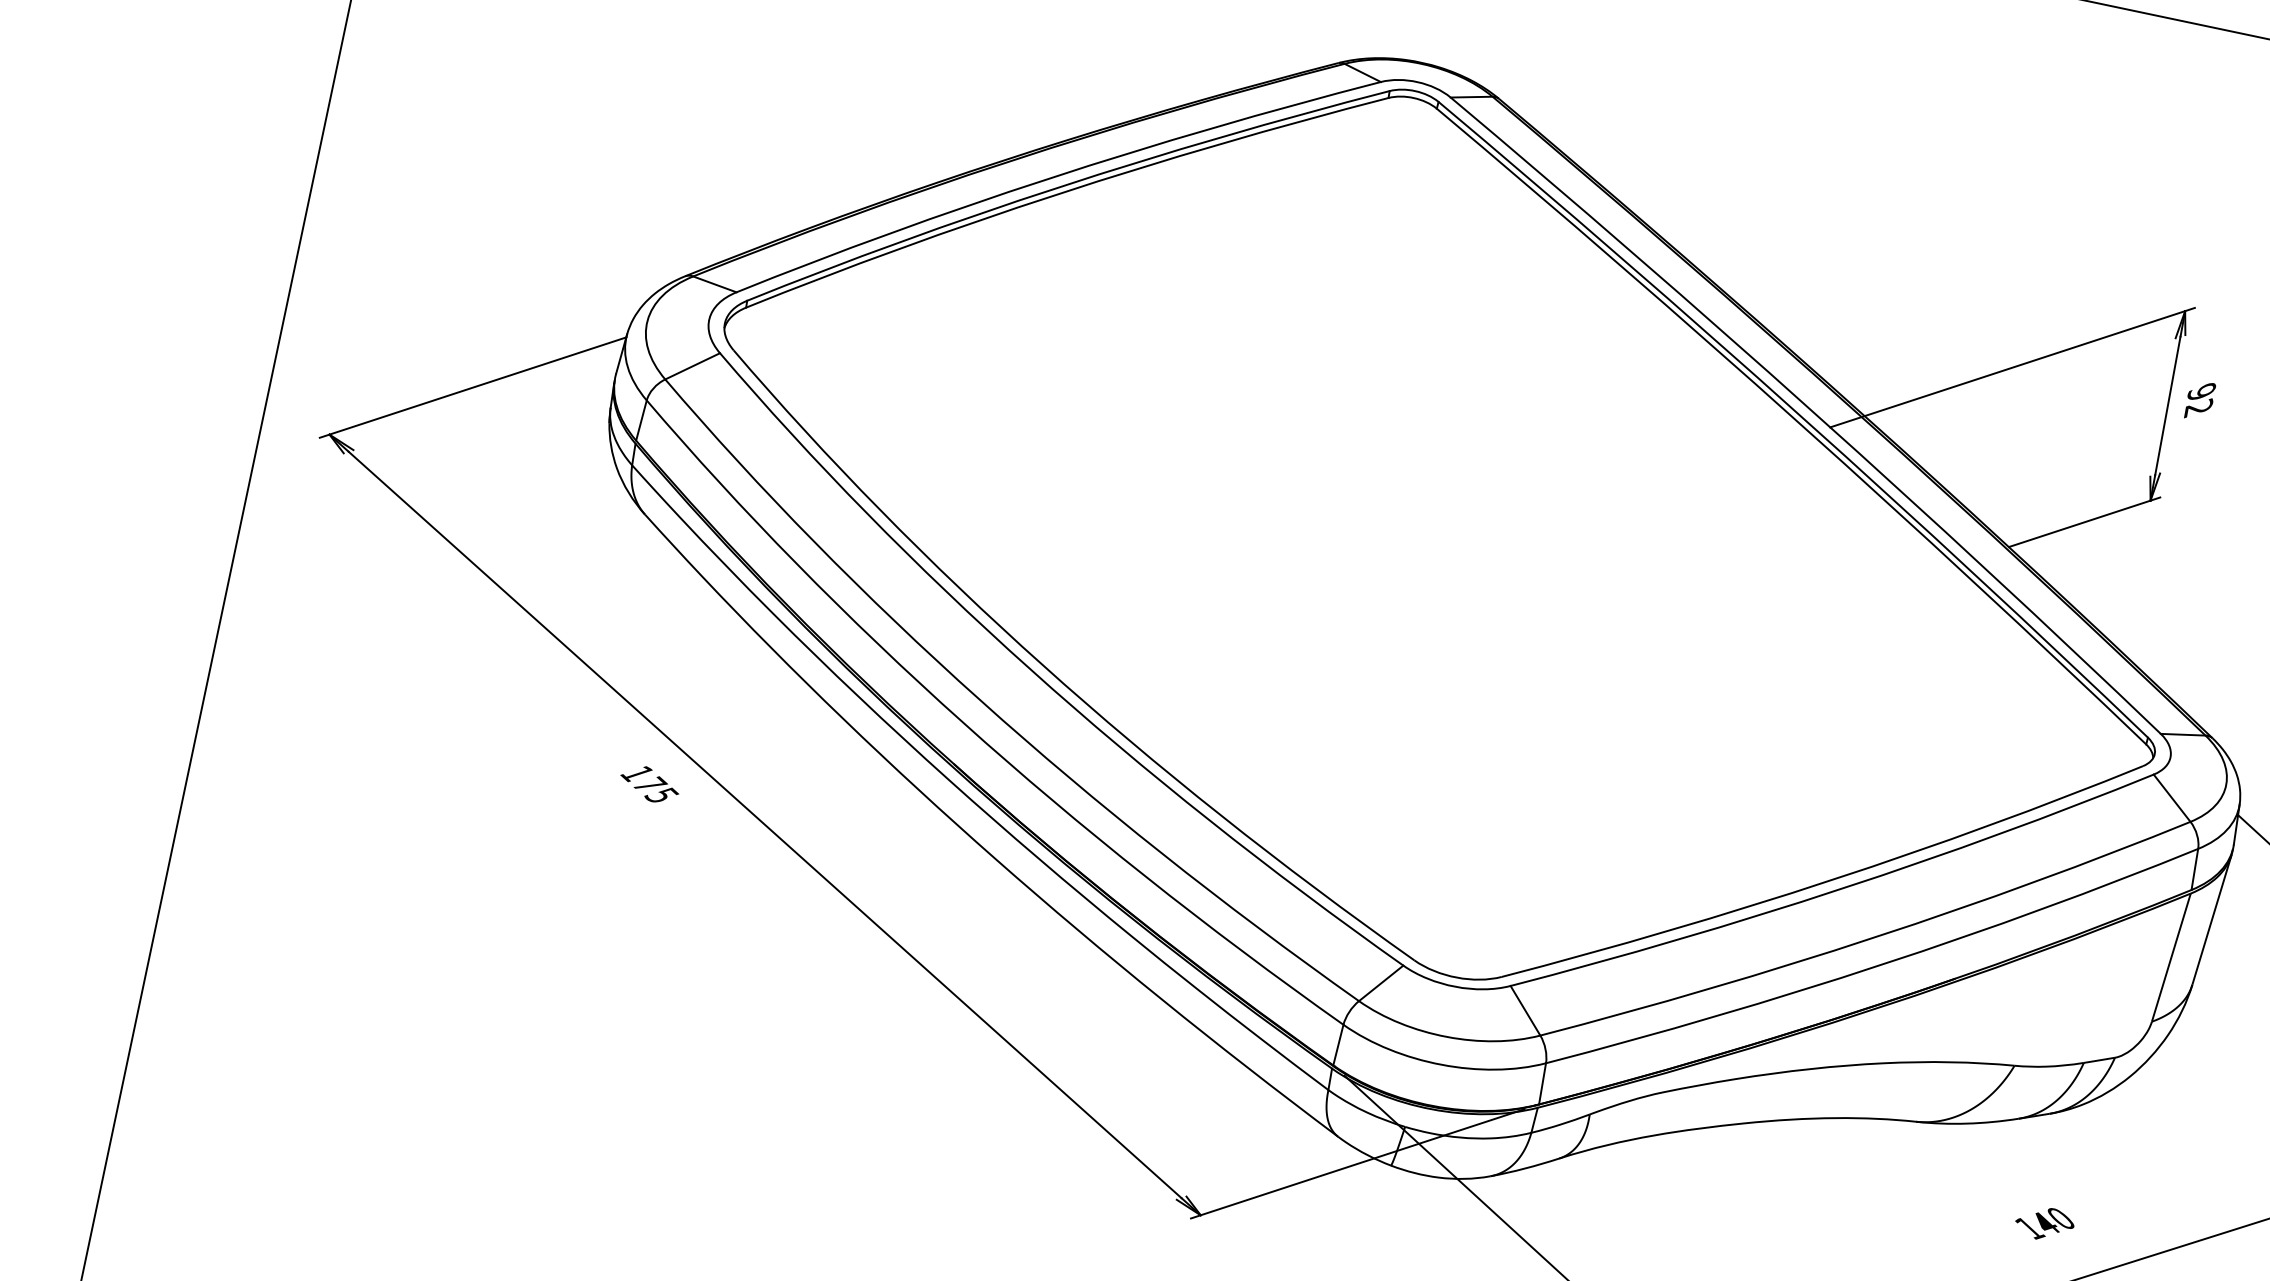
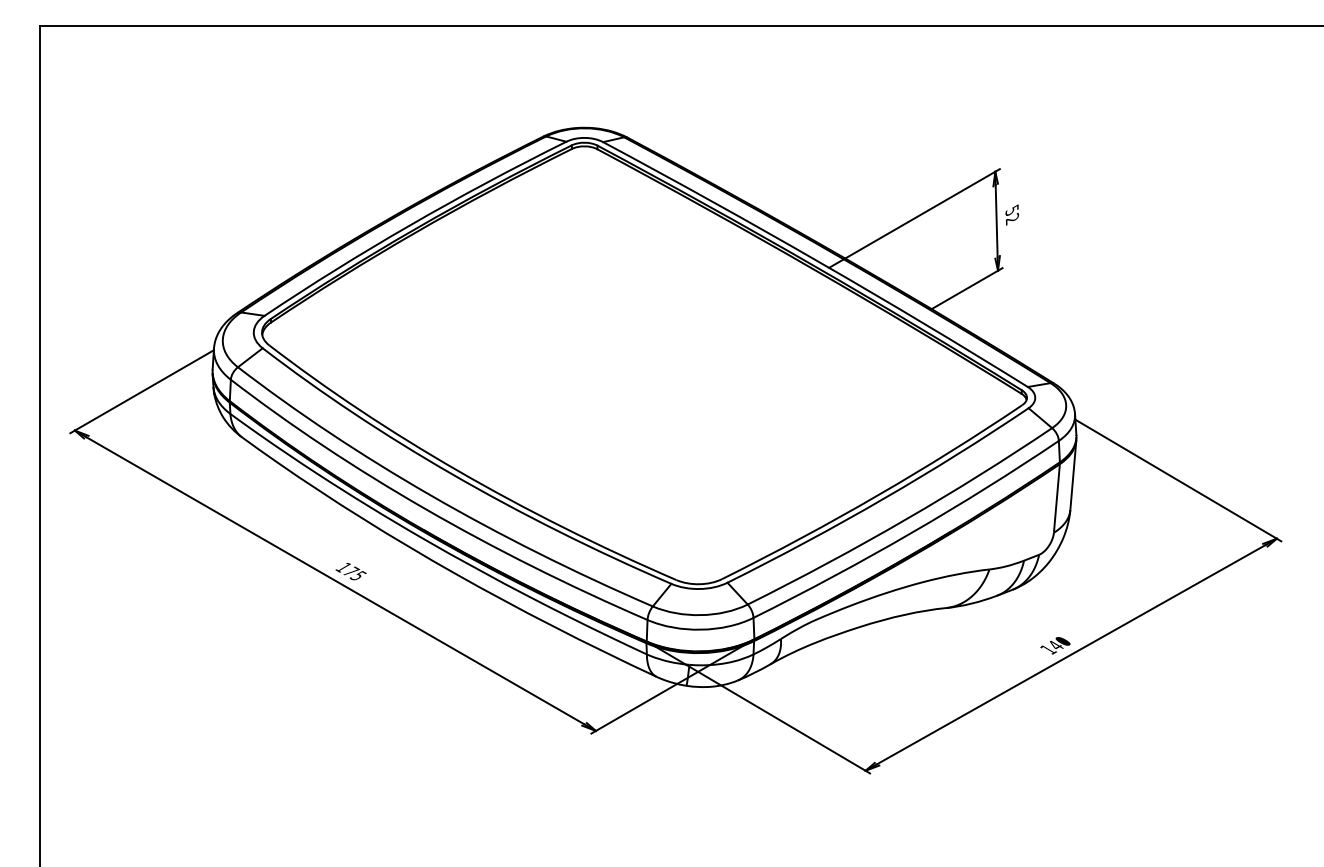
text: (2202, 389) -> (1012, 209), 92 -> 52
text: (648, 783) -> (350, 571), moved
text: (2044, 1223) -> (1055, 645), moved

